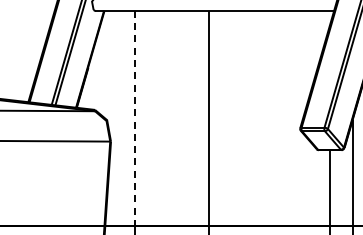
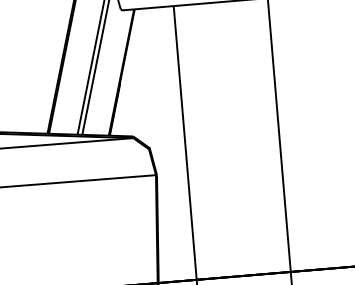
line: (135, 118) -> (185, 143), dashed -> solid

